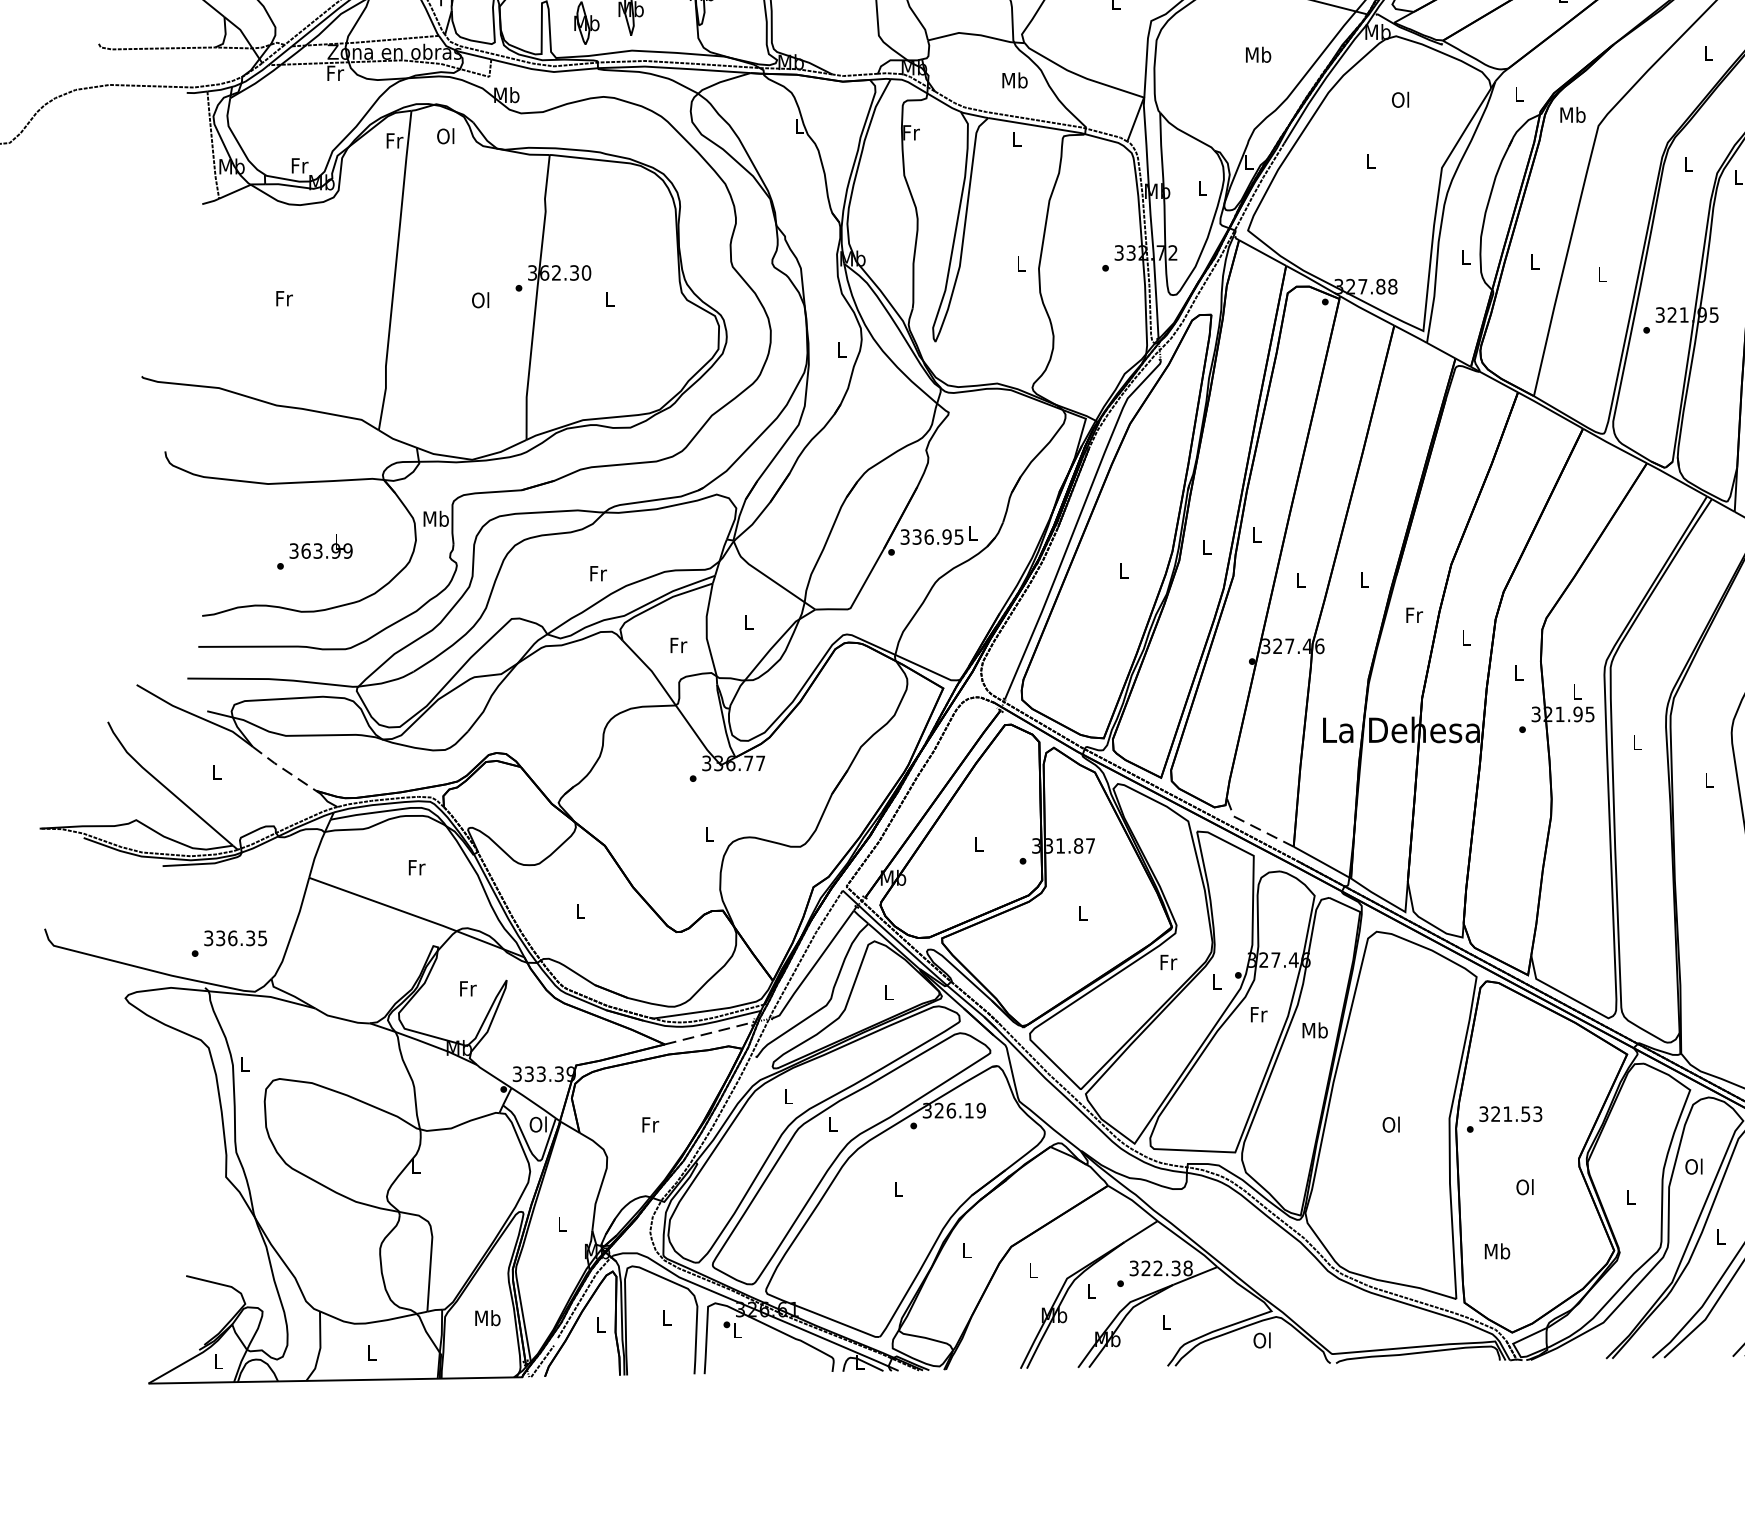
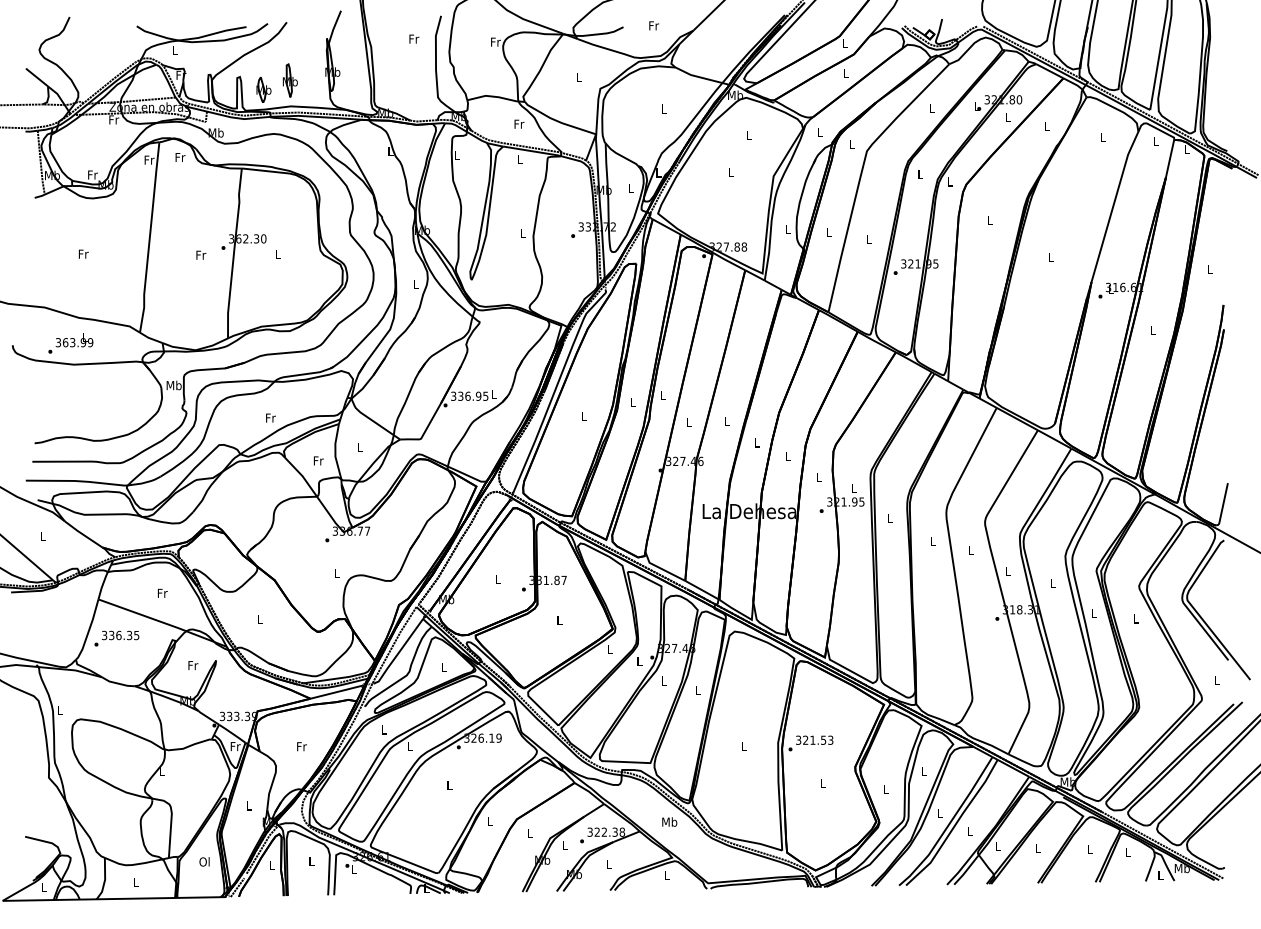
text: (1257, 54) -> (663, 108), Mb -> L
text: (1013, 79) -> (518, 123), Mb -> Fr
text: (1399, 99) -> (748, 135), Ol -> L
text: (1572, 114) -> (851, 144), Mb -> L
text: (911, 131) -> (457, 154), Fr -> L
text: (445, 136) -> (179, 157), Ol -> Fr
text: (480, 299) -> (200, 254), Ol -> Fr
text: (314, 552) -> (70, 343), moved
text: (1414, 614) -> (757, 442), Fr -> L
line: (282, 768) -> (82, 534), dashed -> solid
line: (1253, 827) -> (661, 569), dashed -> solid
text: (228, 943) -> (116, 638), moved
text: (1168, 961) -> (610, 649), Fr -> L
text: (1258, 1013) -> (664, 680), Fr -> L
text: (1314, 1030) -> (697, 690), Mb -> L
line: (710, 1033) -> (337, 692), dashed -> solid
text: (537, 1124) -> (234, 746), Ol -> Fr
text: (1391, 1124) -> (743, 746), Ol -> L
text: (1693, 1166) -> (923, 771), Ol -> L
text: (1525, 1186) -> (823, 783), Ol -> L
text: (1497, 1250) -> (669, 821), moved
text: (487, 1317) -> (204, 861), Mb -> Ol
text: (1262, 1339) -> (666, 874), Ol -> L

